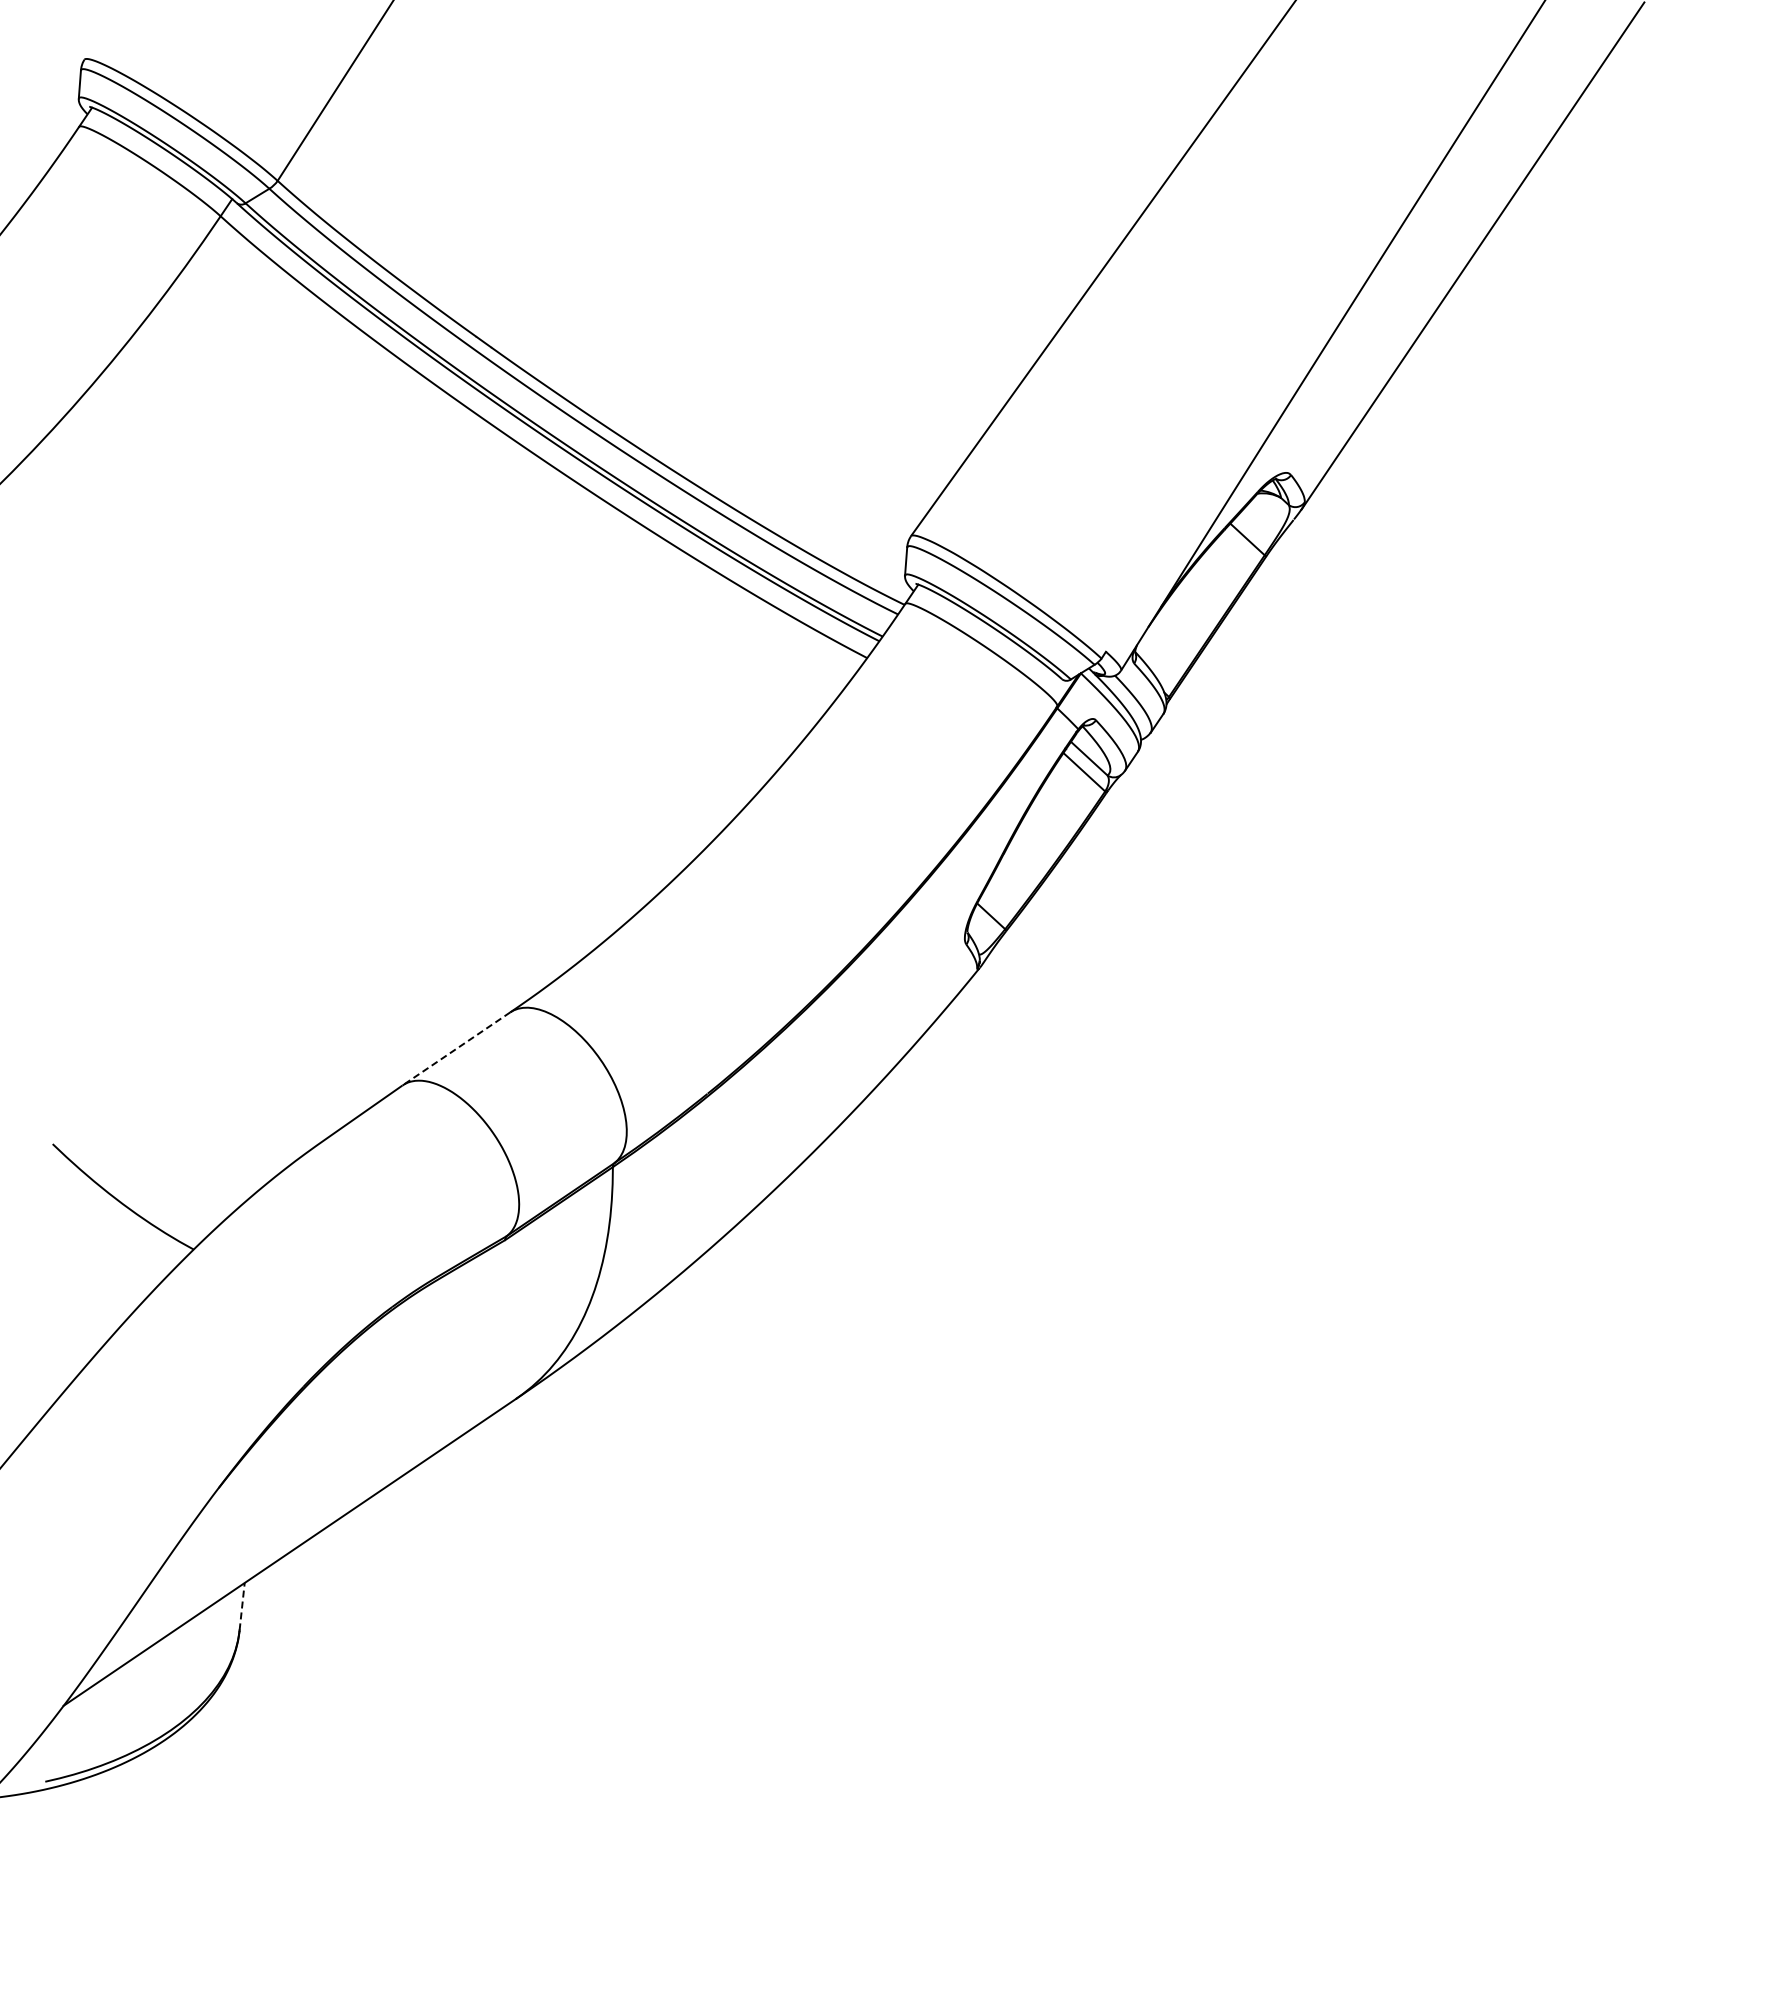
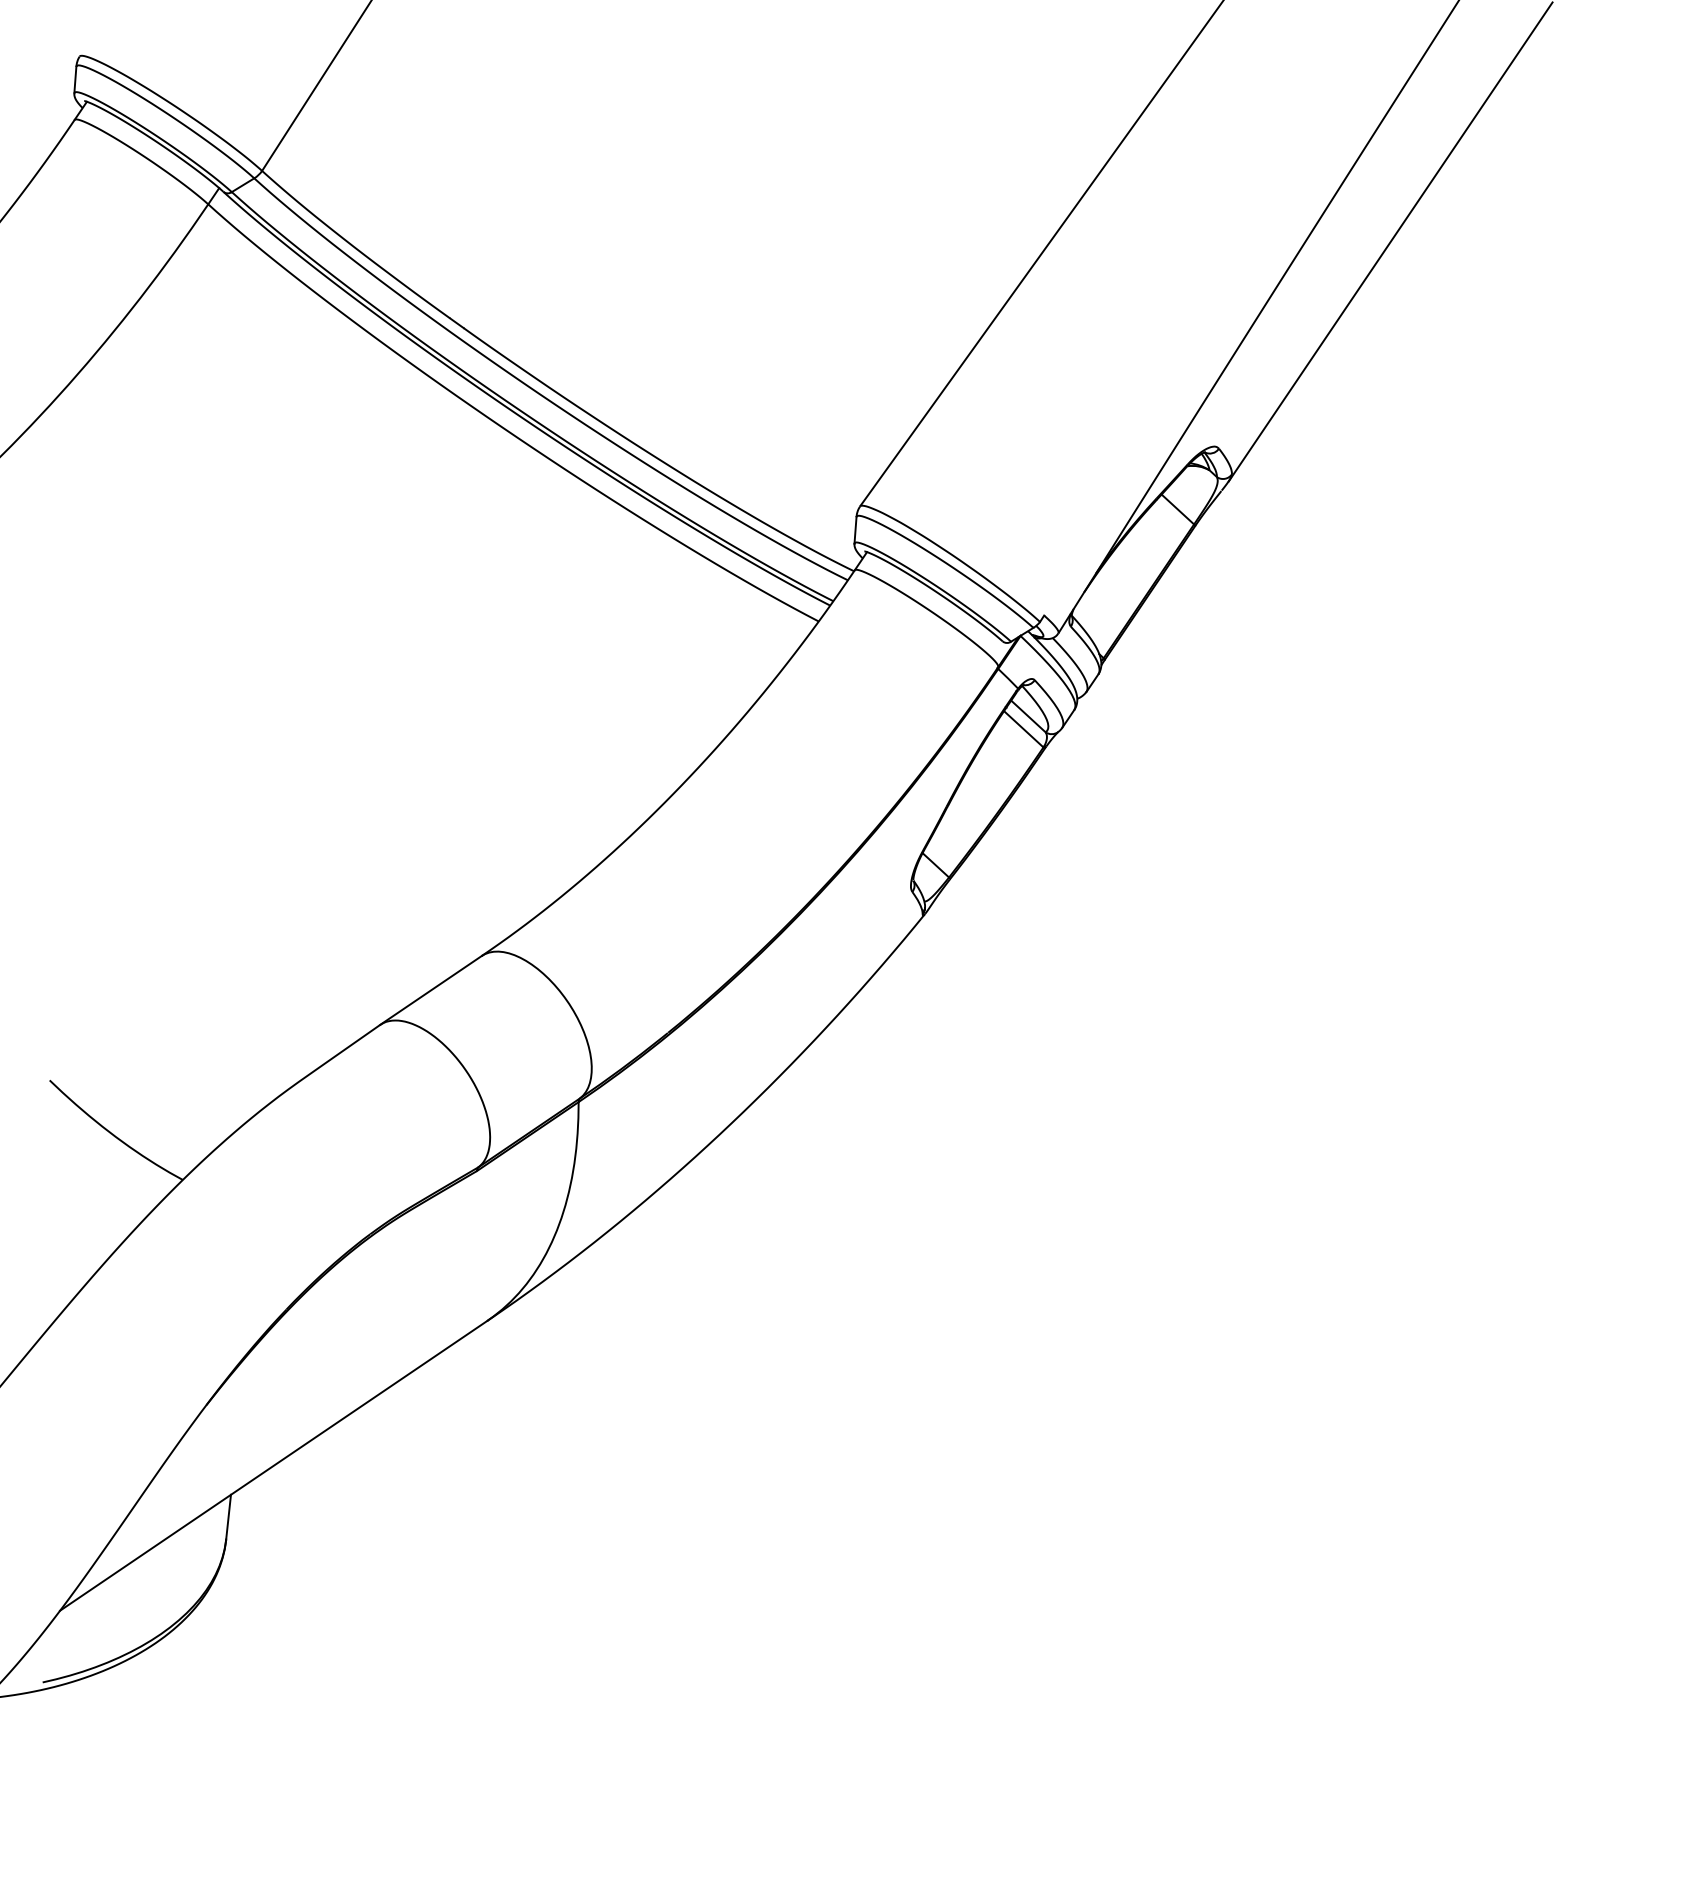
line: (456, 1049) -> (430, 991), dashed -> solid
line: (242, 1606) -> (228, 1516), dashed -> solid

